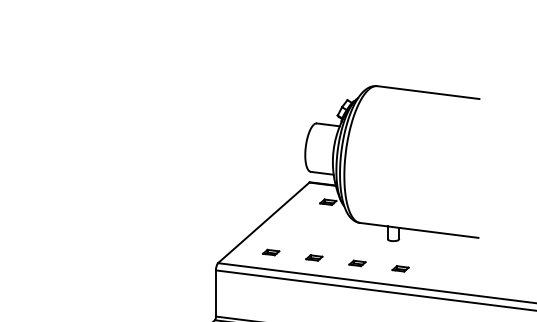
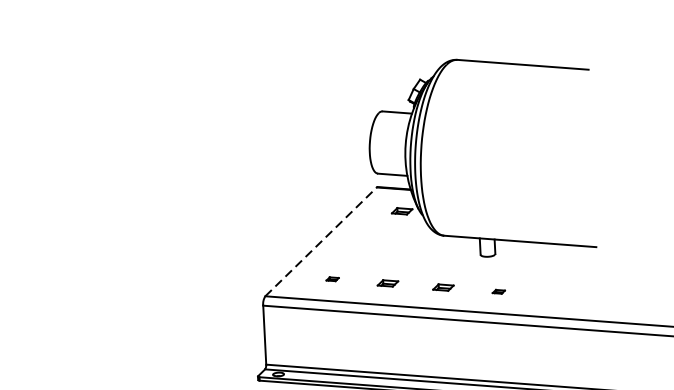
line: (263, 222) -> (320, 241), solid -> dashed
part: (271, 252) -> (332, 279), size x0.6
part: (400, 268) -> (498, 291), size x0.6

